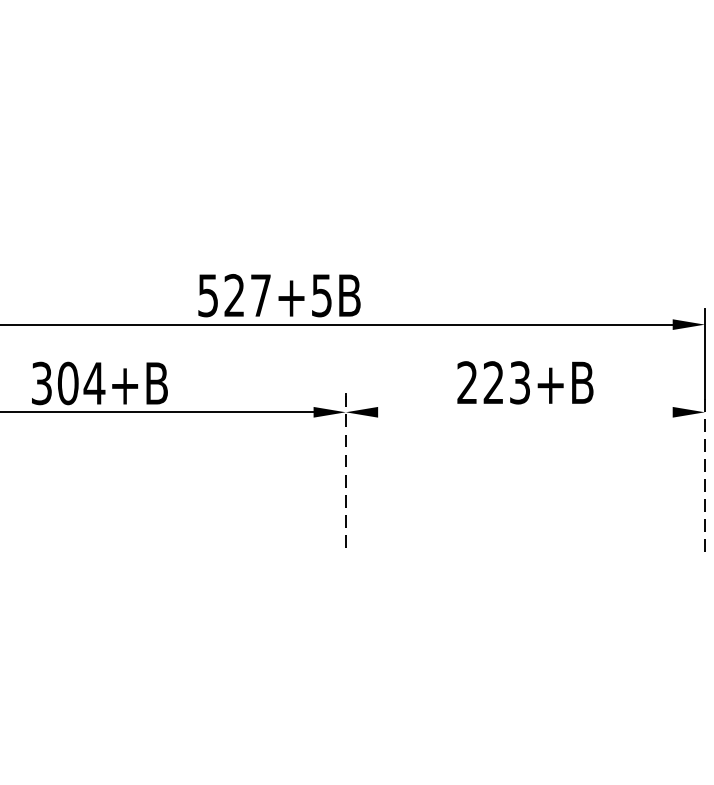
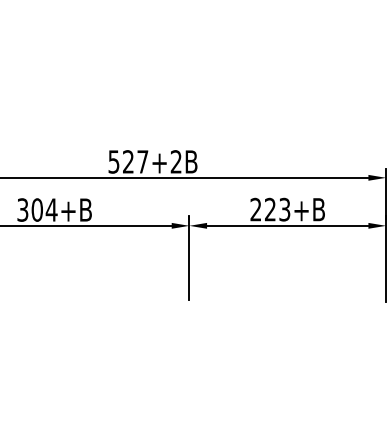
text: (320, 294) -> (175, 161), 527+5B -> 527+2B
line: (524, 411) -> (287, 225), added
line: (346, 471) -> (189, 258), dashed -> solid
line: (705, 471) -> (386, 258), dashed -> solid

